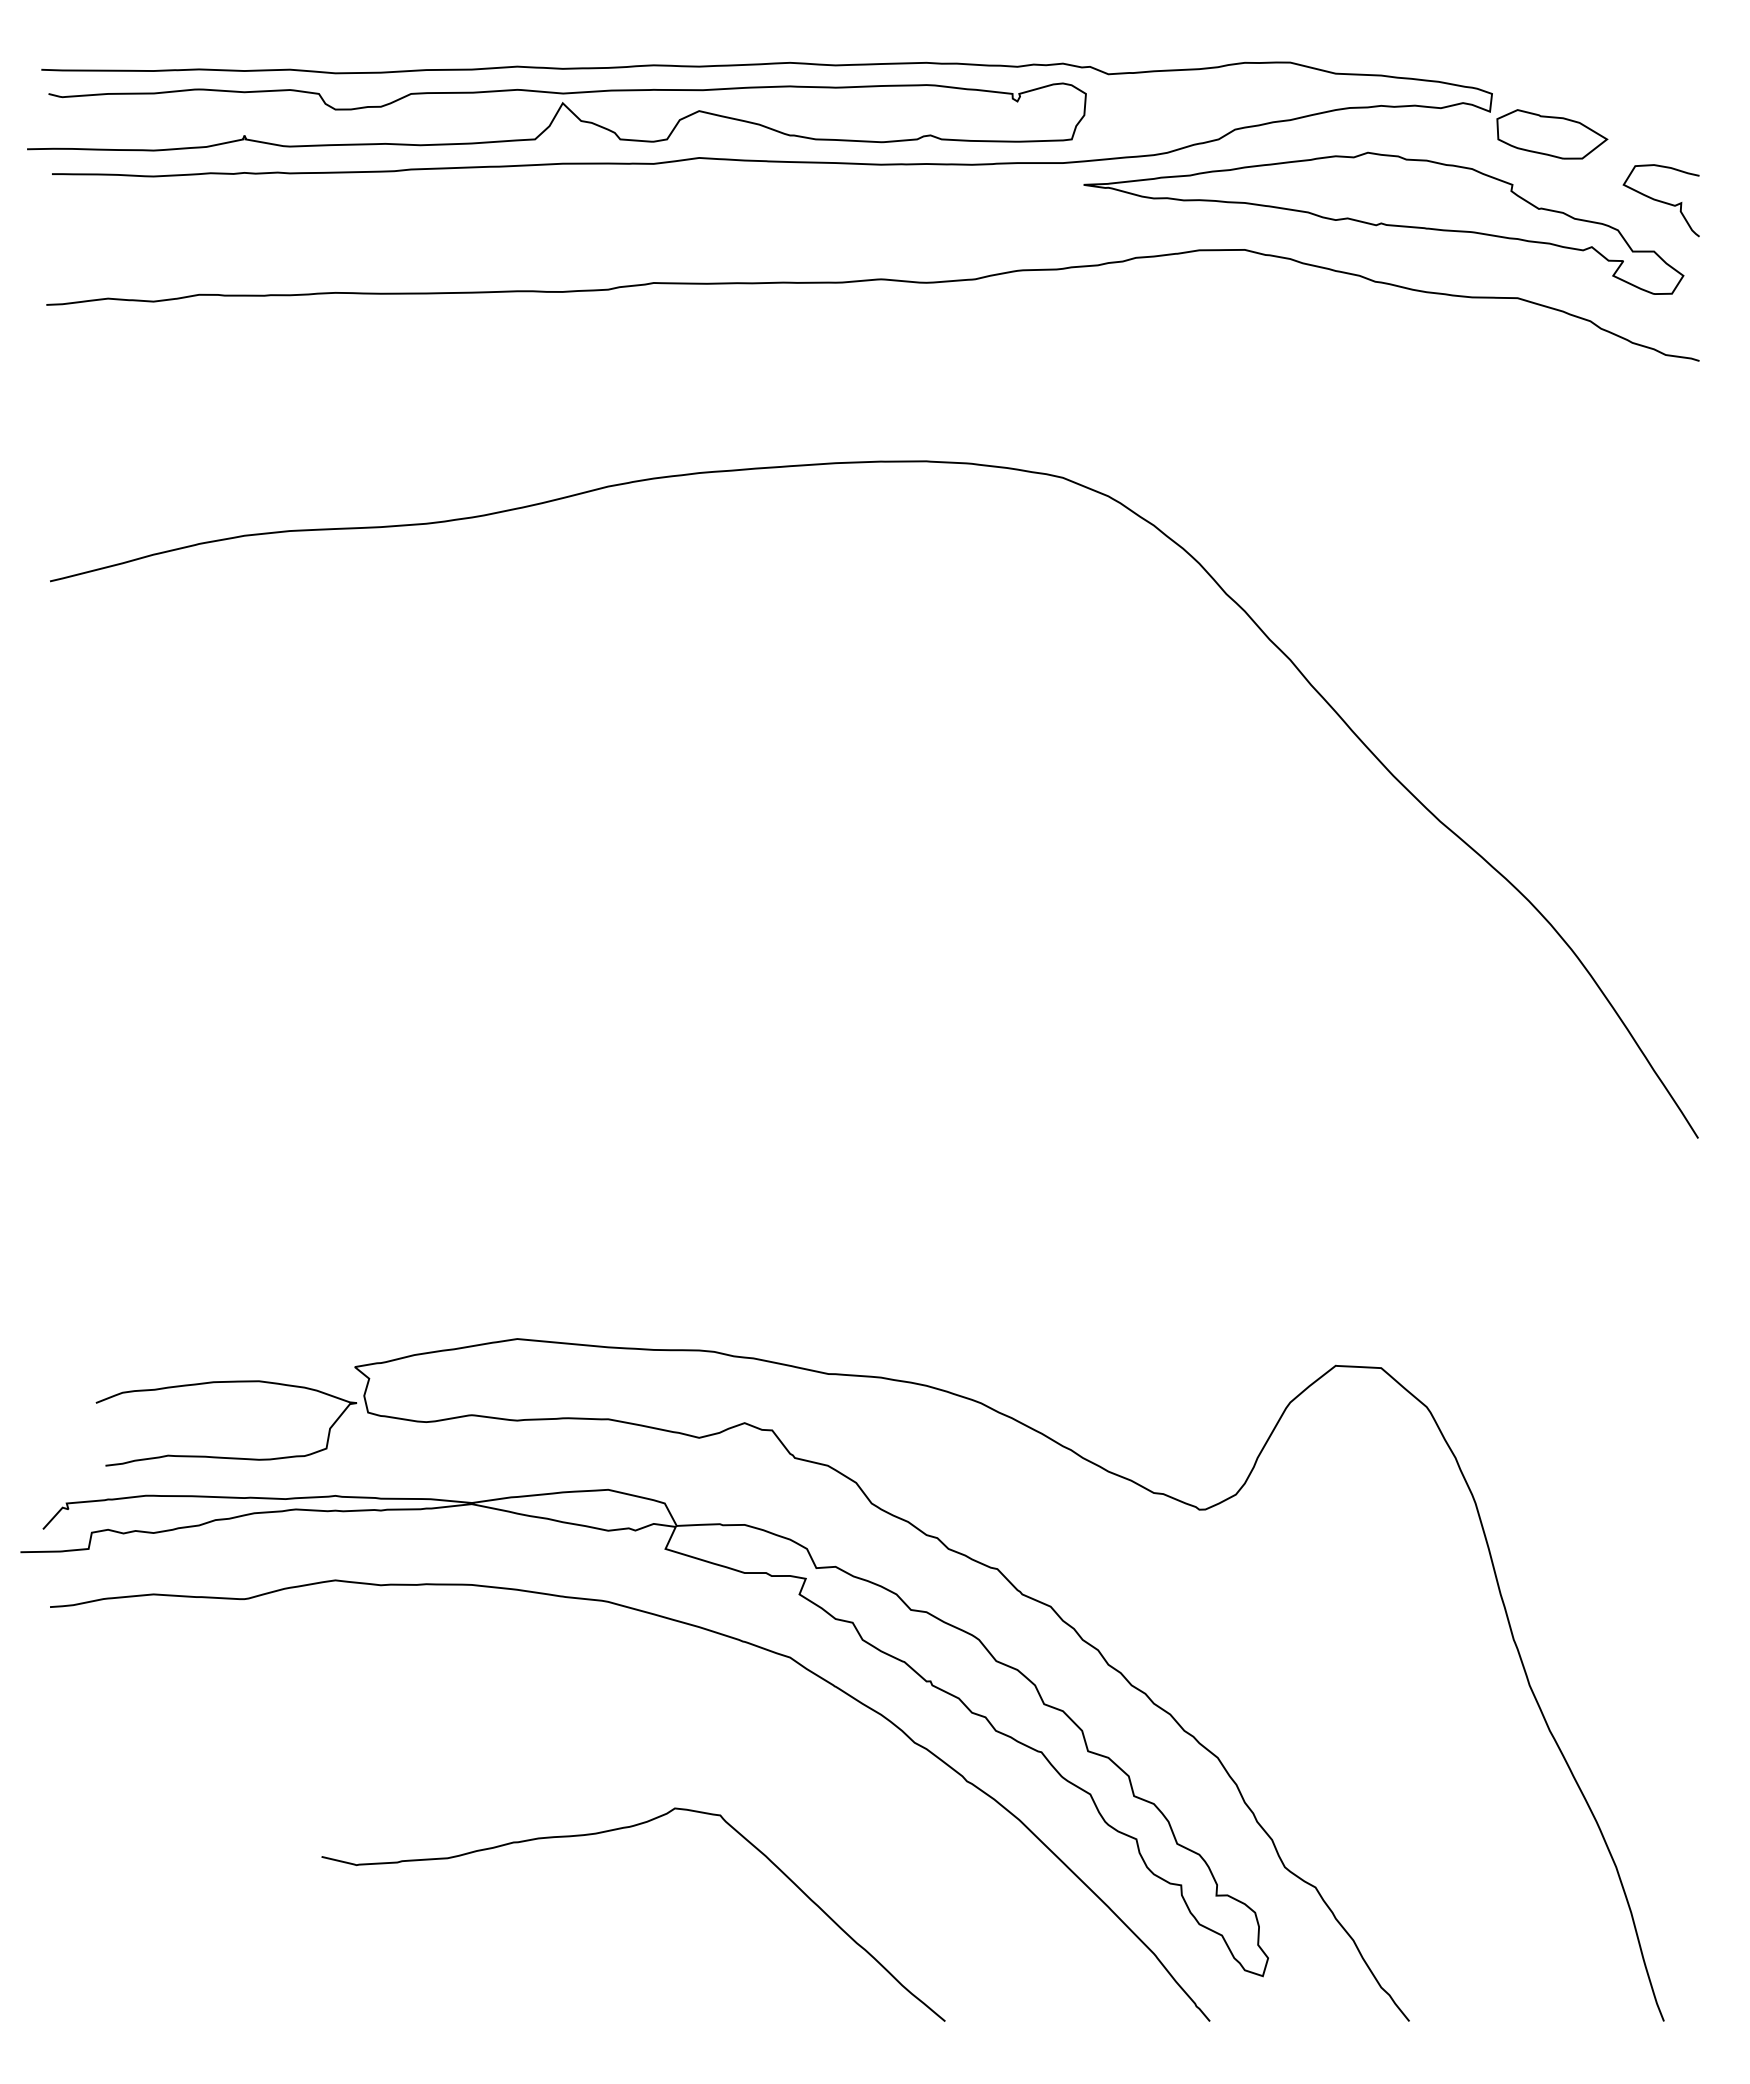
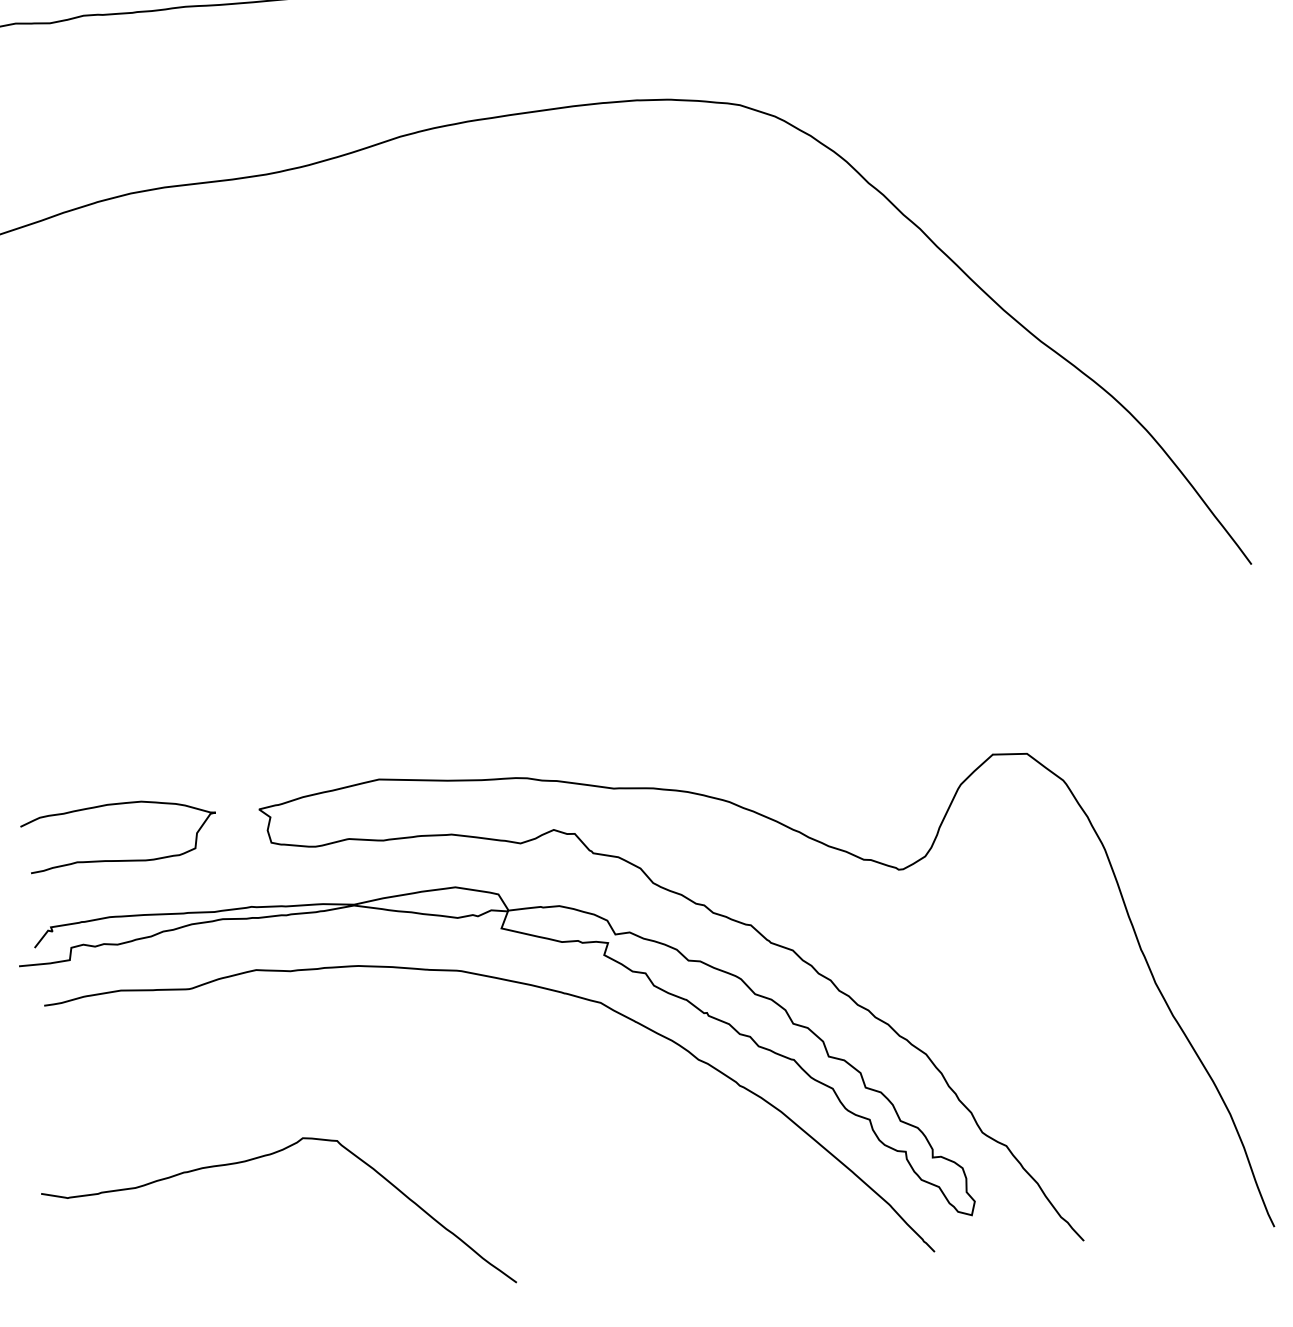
curve: (221, 1456) -> (117, 860), moved
curve: (616, 1830) -> (260, 1157), moved

